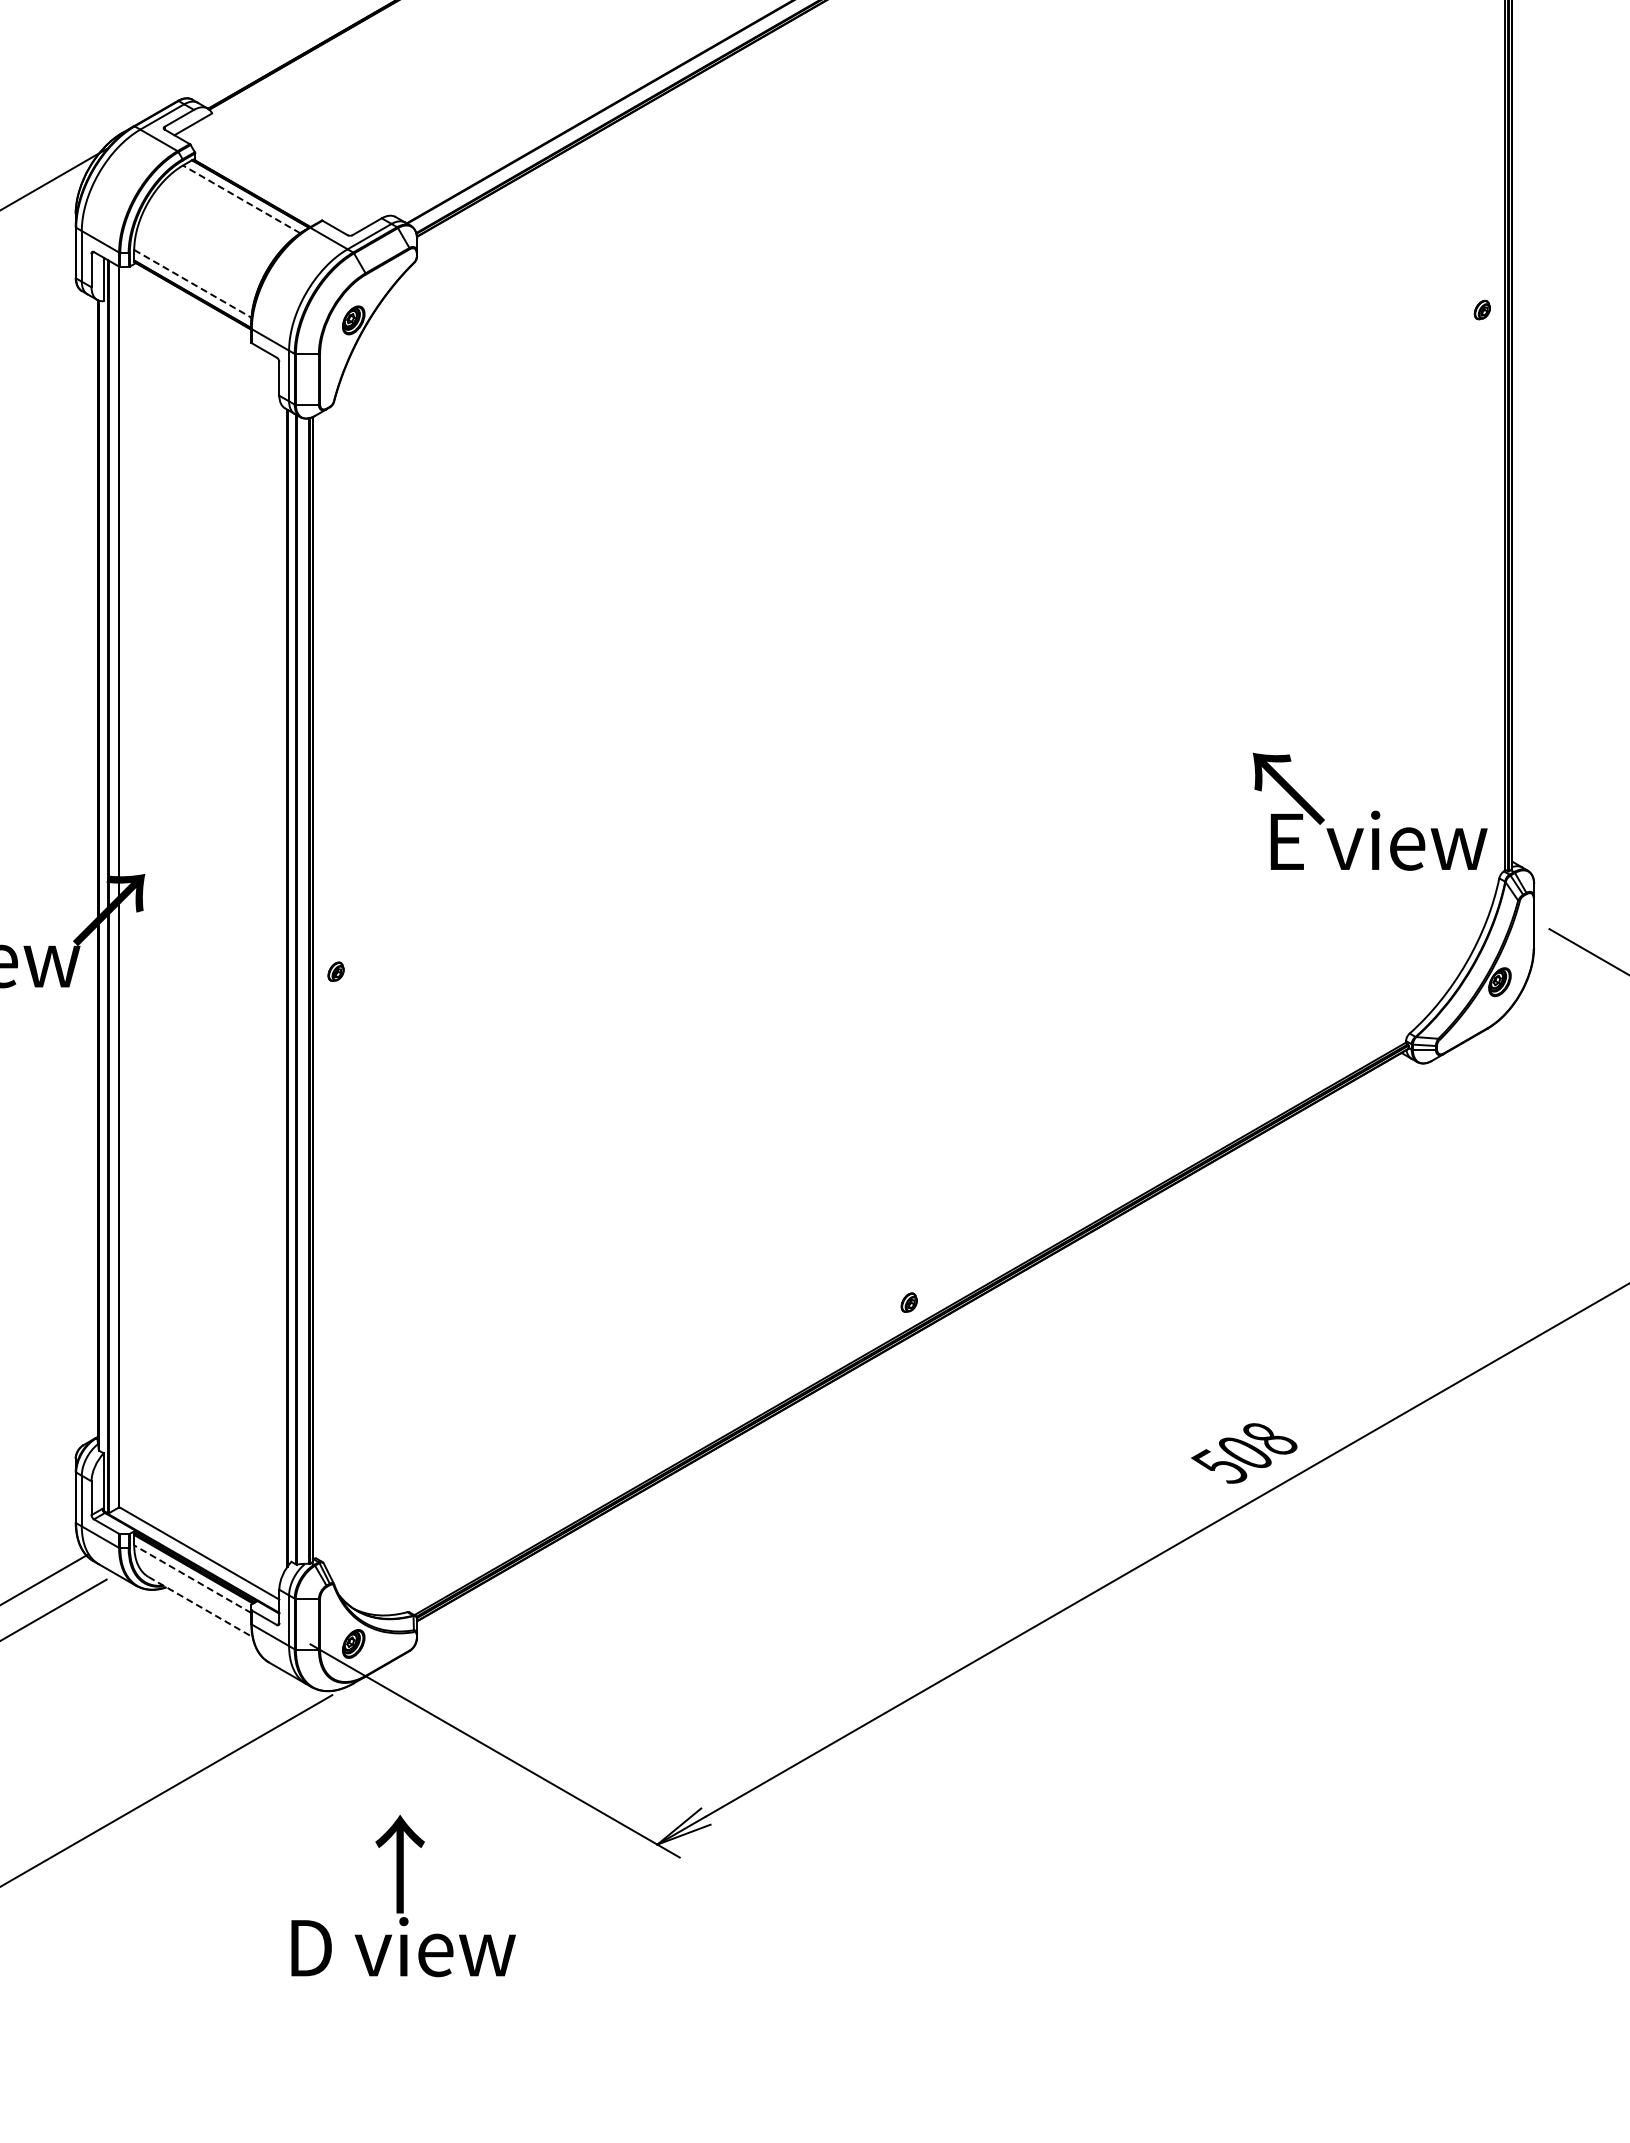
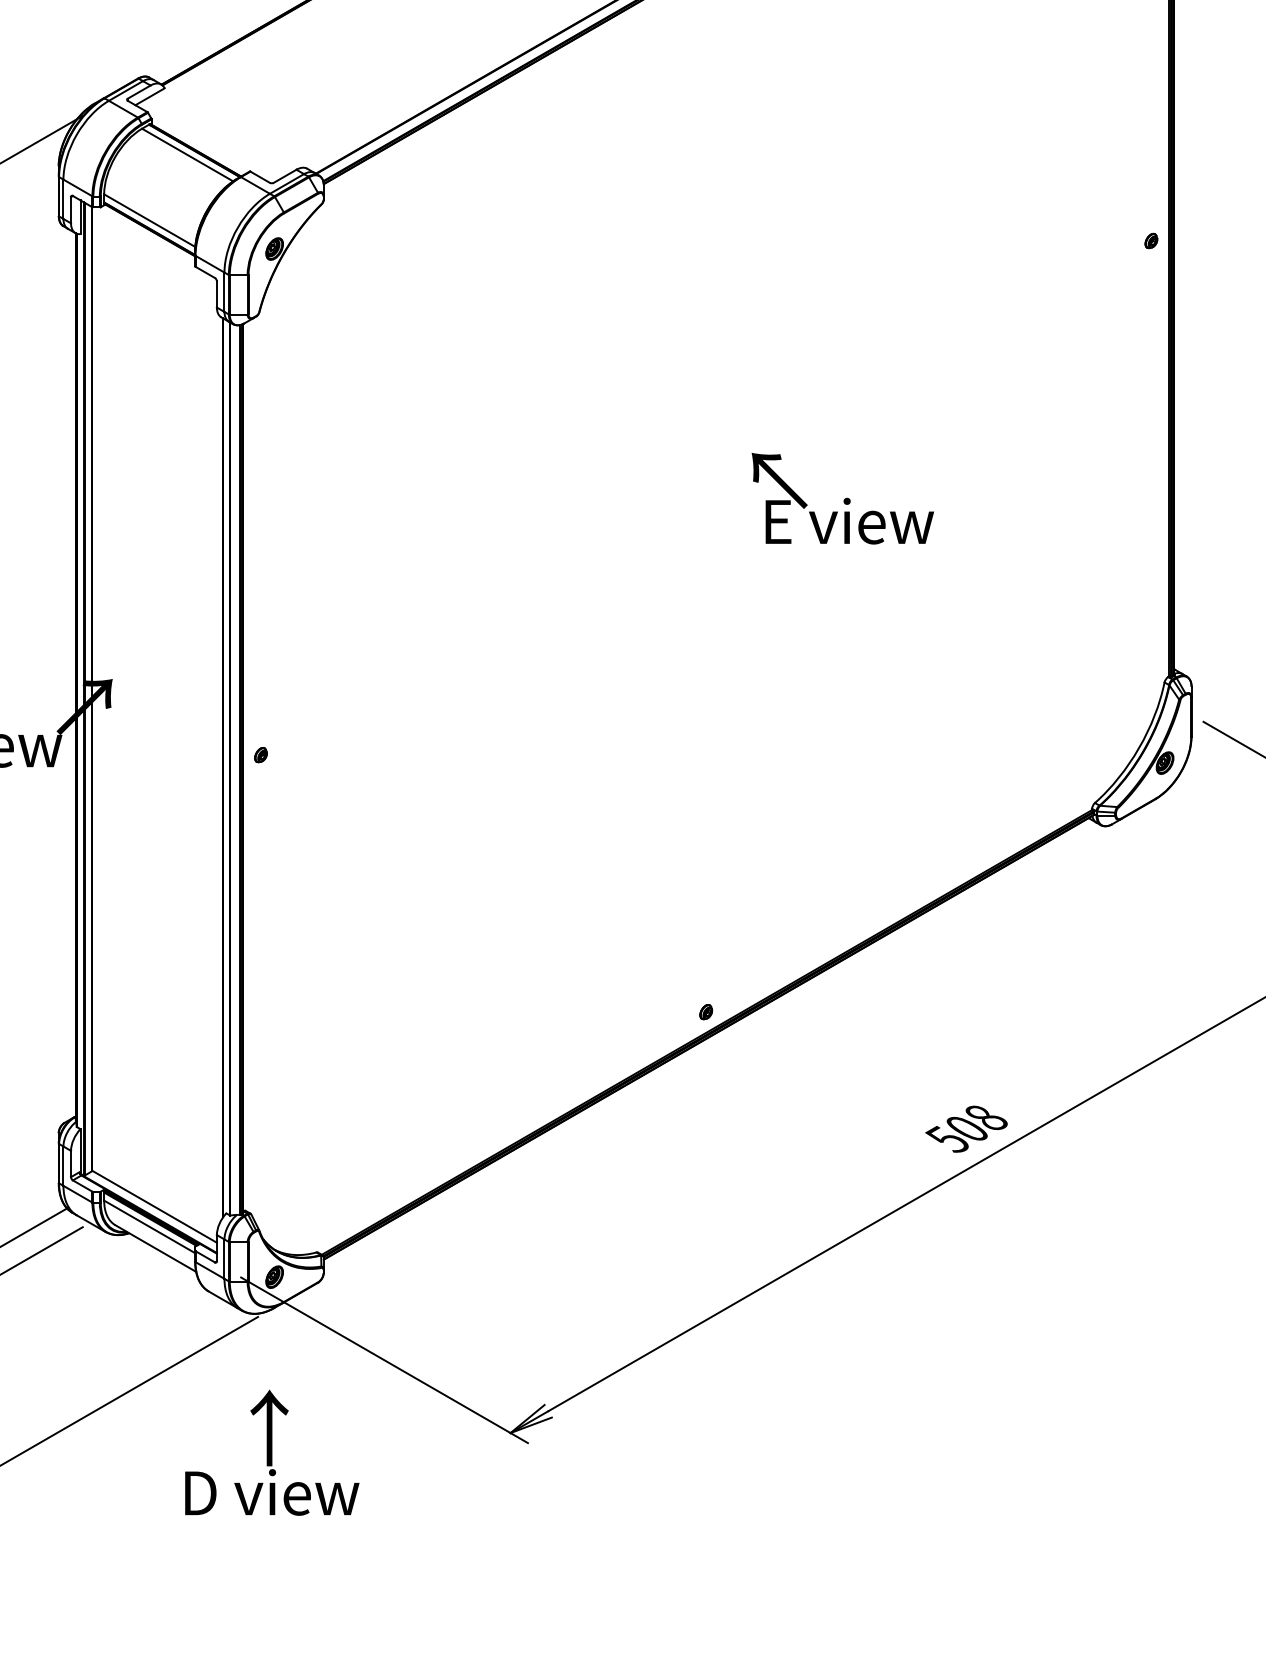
line: (241, 199) -> (187, 155), dashed -> solid
line: (192, 283) -> (149, 220), dashed -> solid
text: (1369, 811) -> (842, 498), moved
line: (192, 1579) -> (149, 1227), dashed -> solid
line: (200, 1607) -> (155, 1248), dashed -> solid
text: (403, 1895) -> (272, 1452), moved

